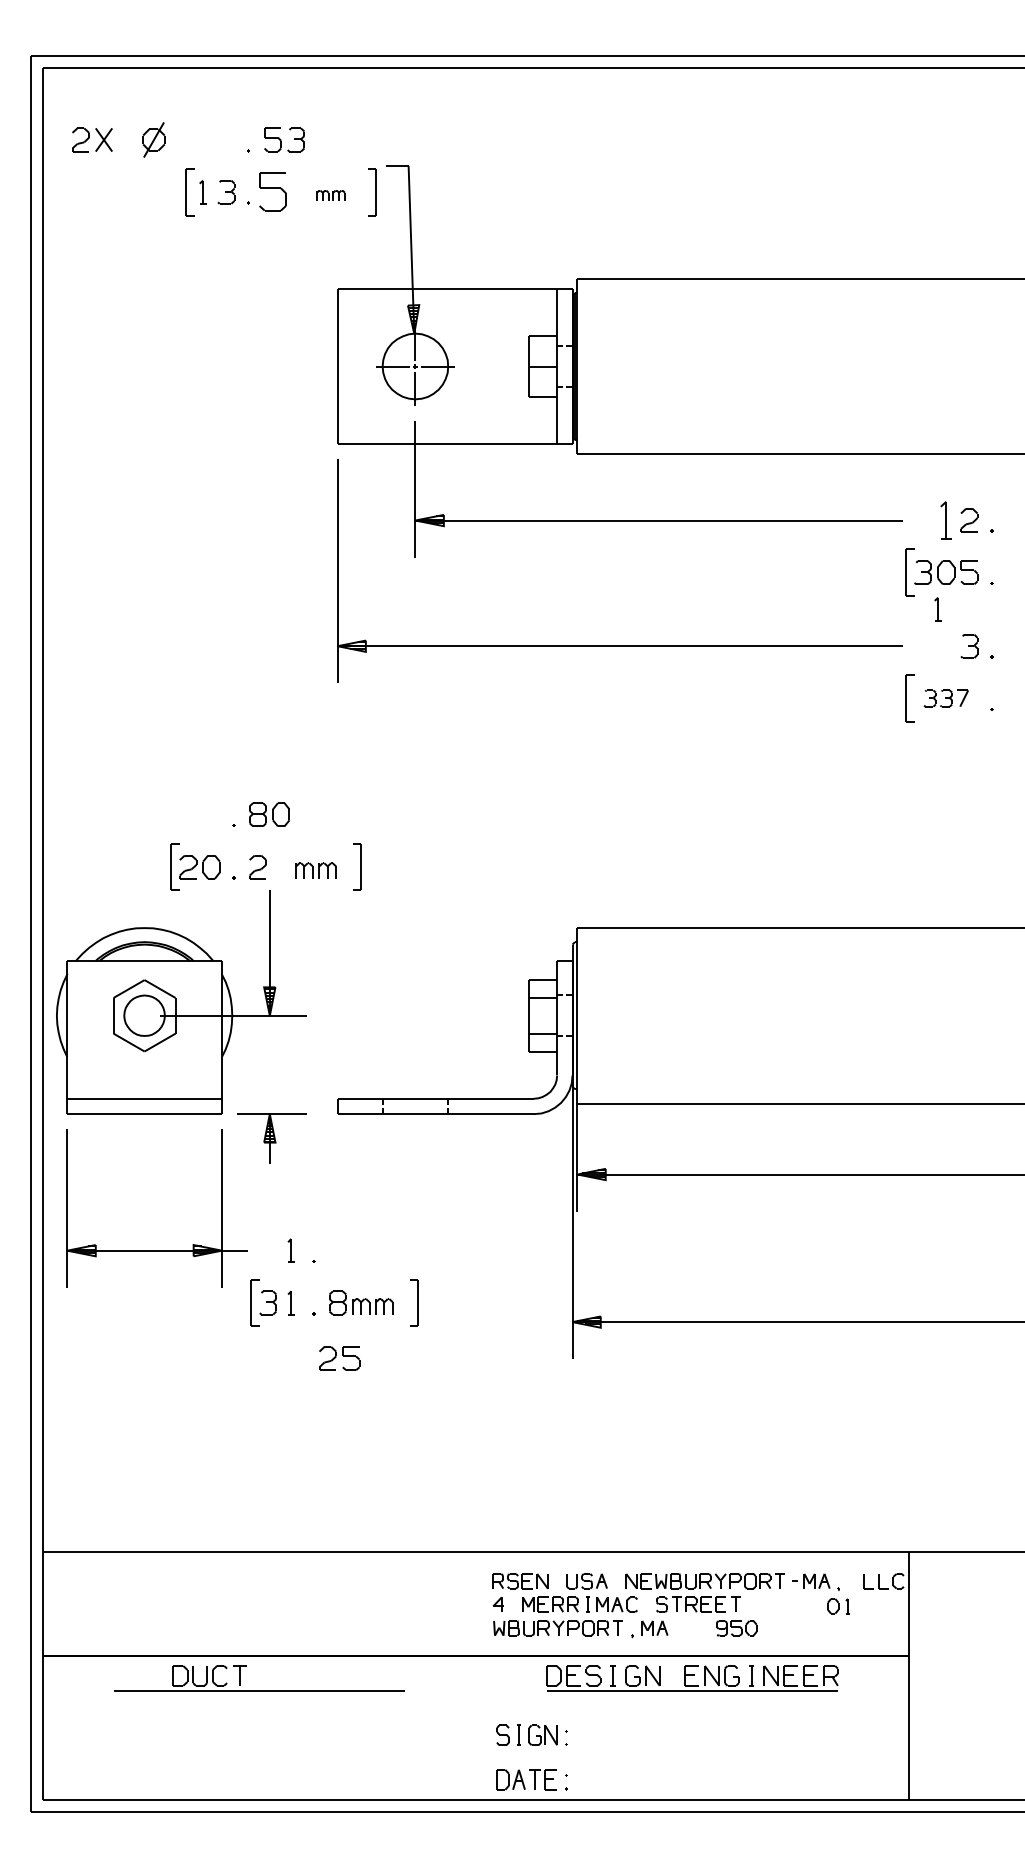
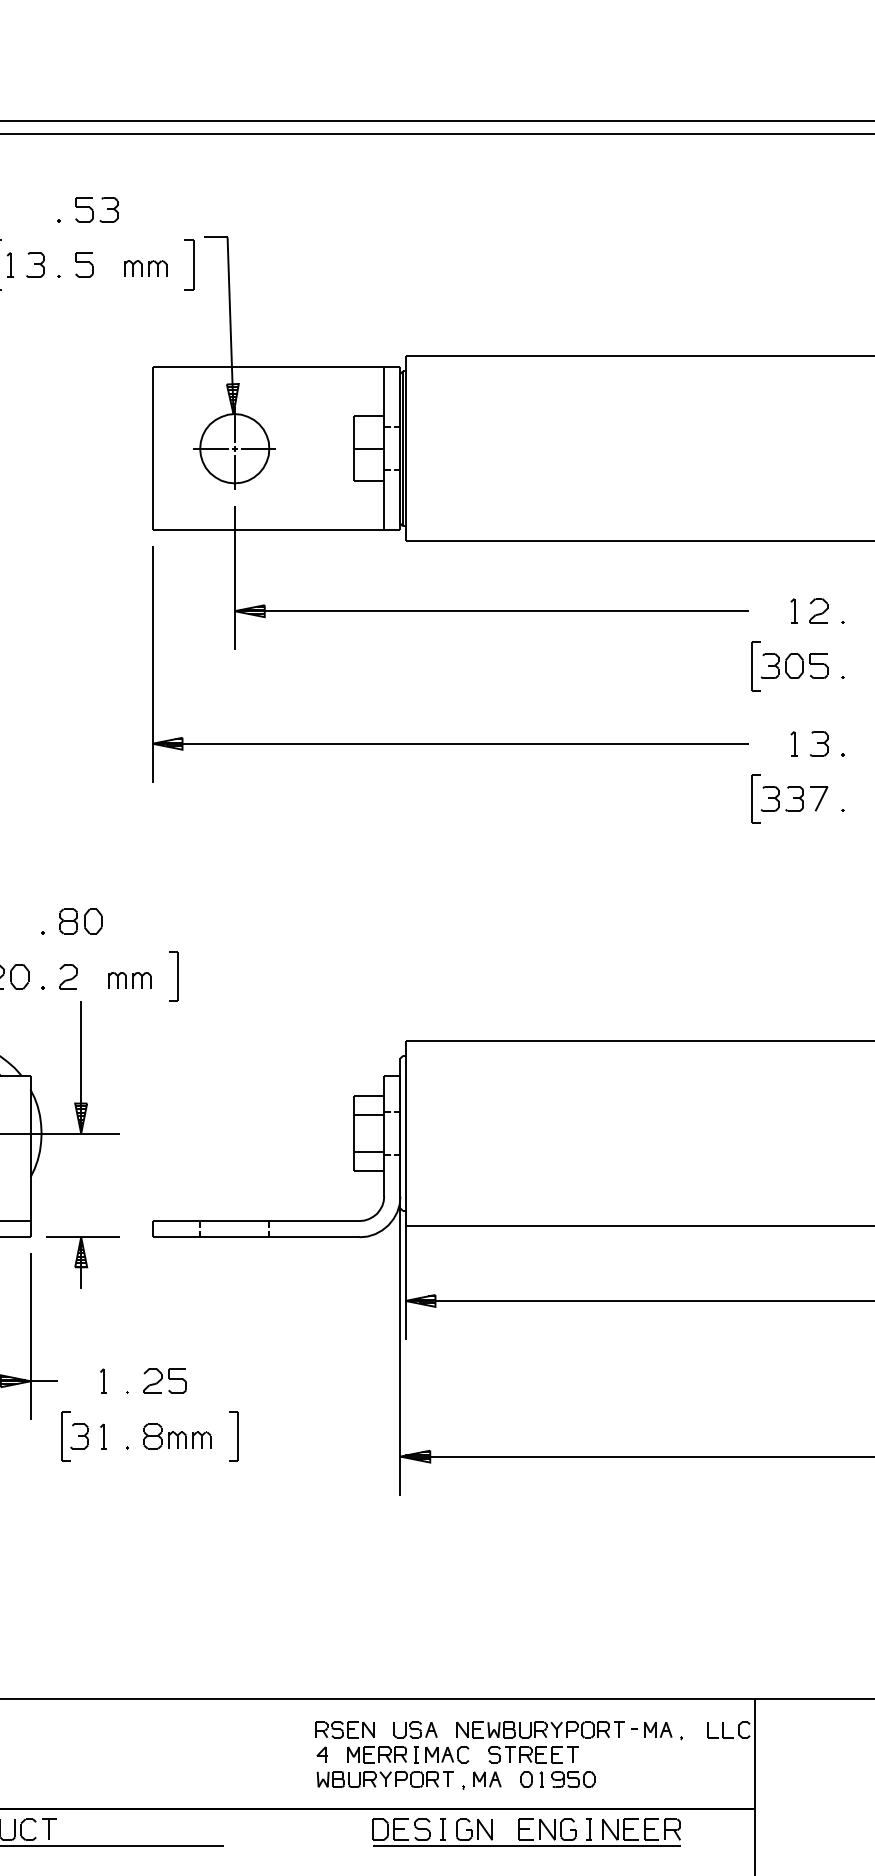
part: (272, 192) -> (84, 265), size x0.62
part: (330, 195) -> (145, 268), size x1.43
part: (945, 520) -> (793, 611), size x0.62
part: (937, 609) -> (793, 744), moved
part: (946, 698) -> (794, 798), size x1.43
part: (339, 1358) -> (165, 1381), moved
part: (838, 1606) -> (532, 1779), moved

